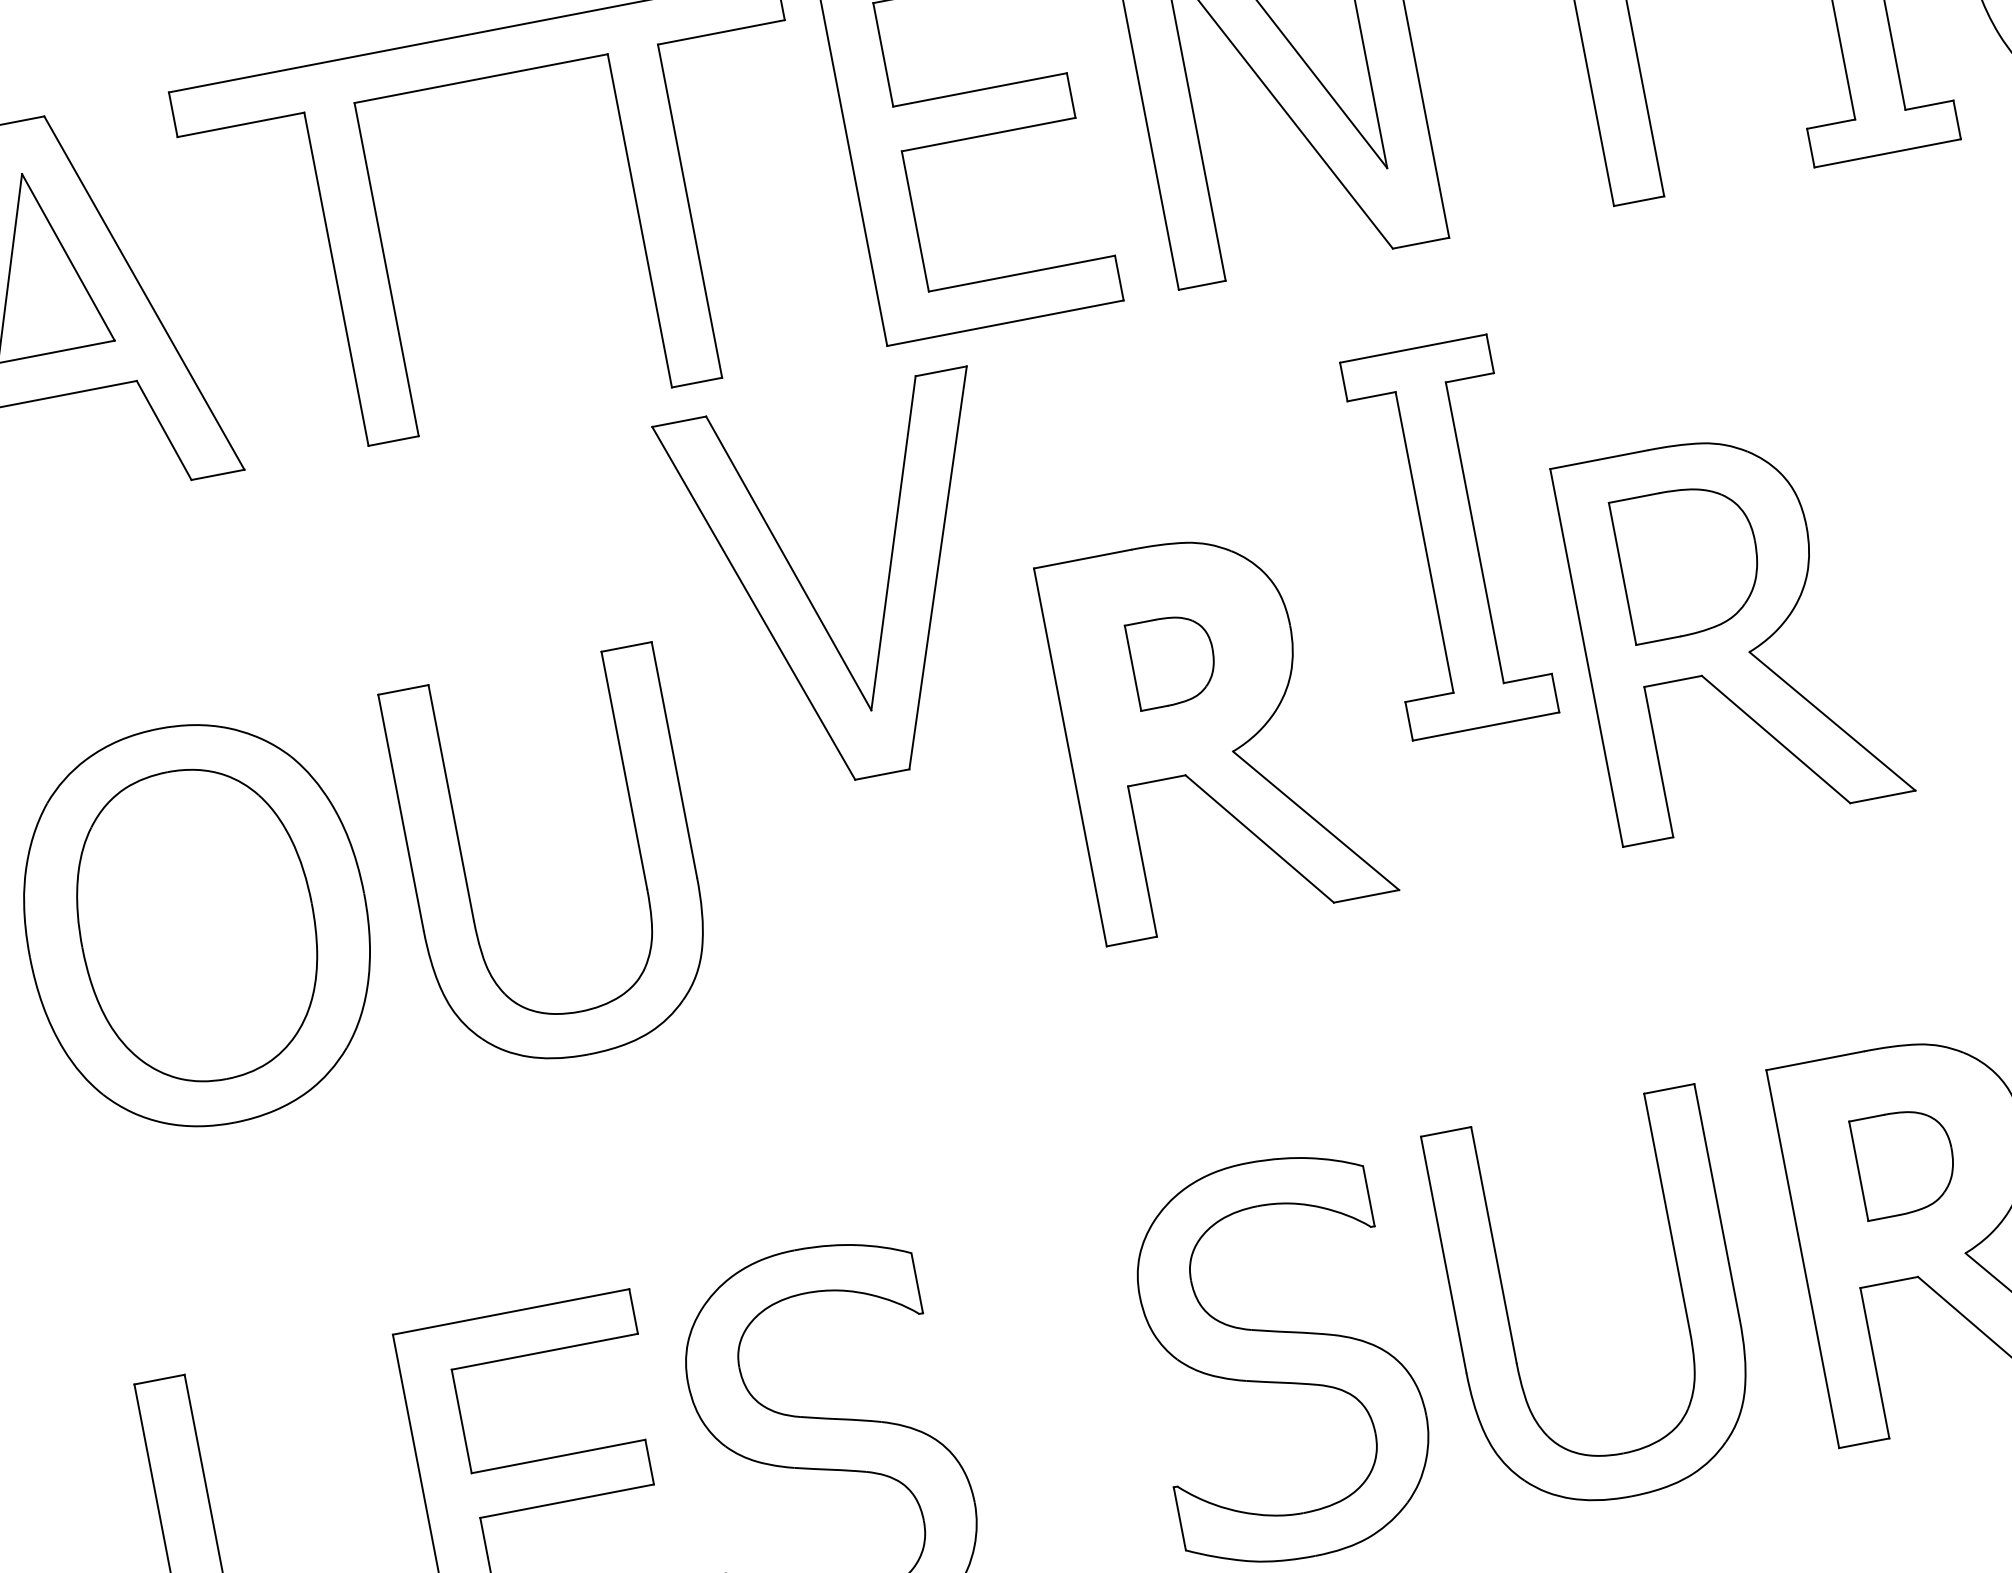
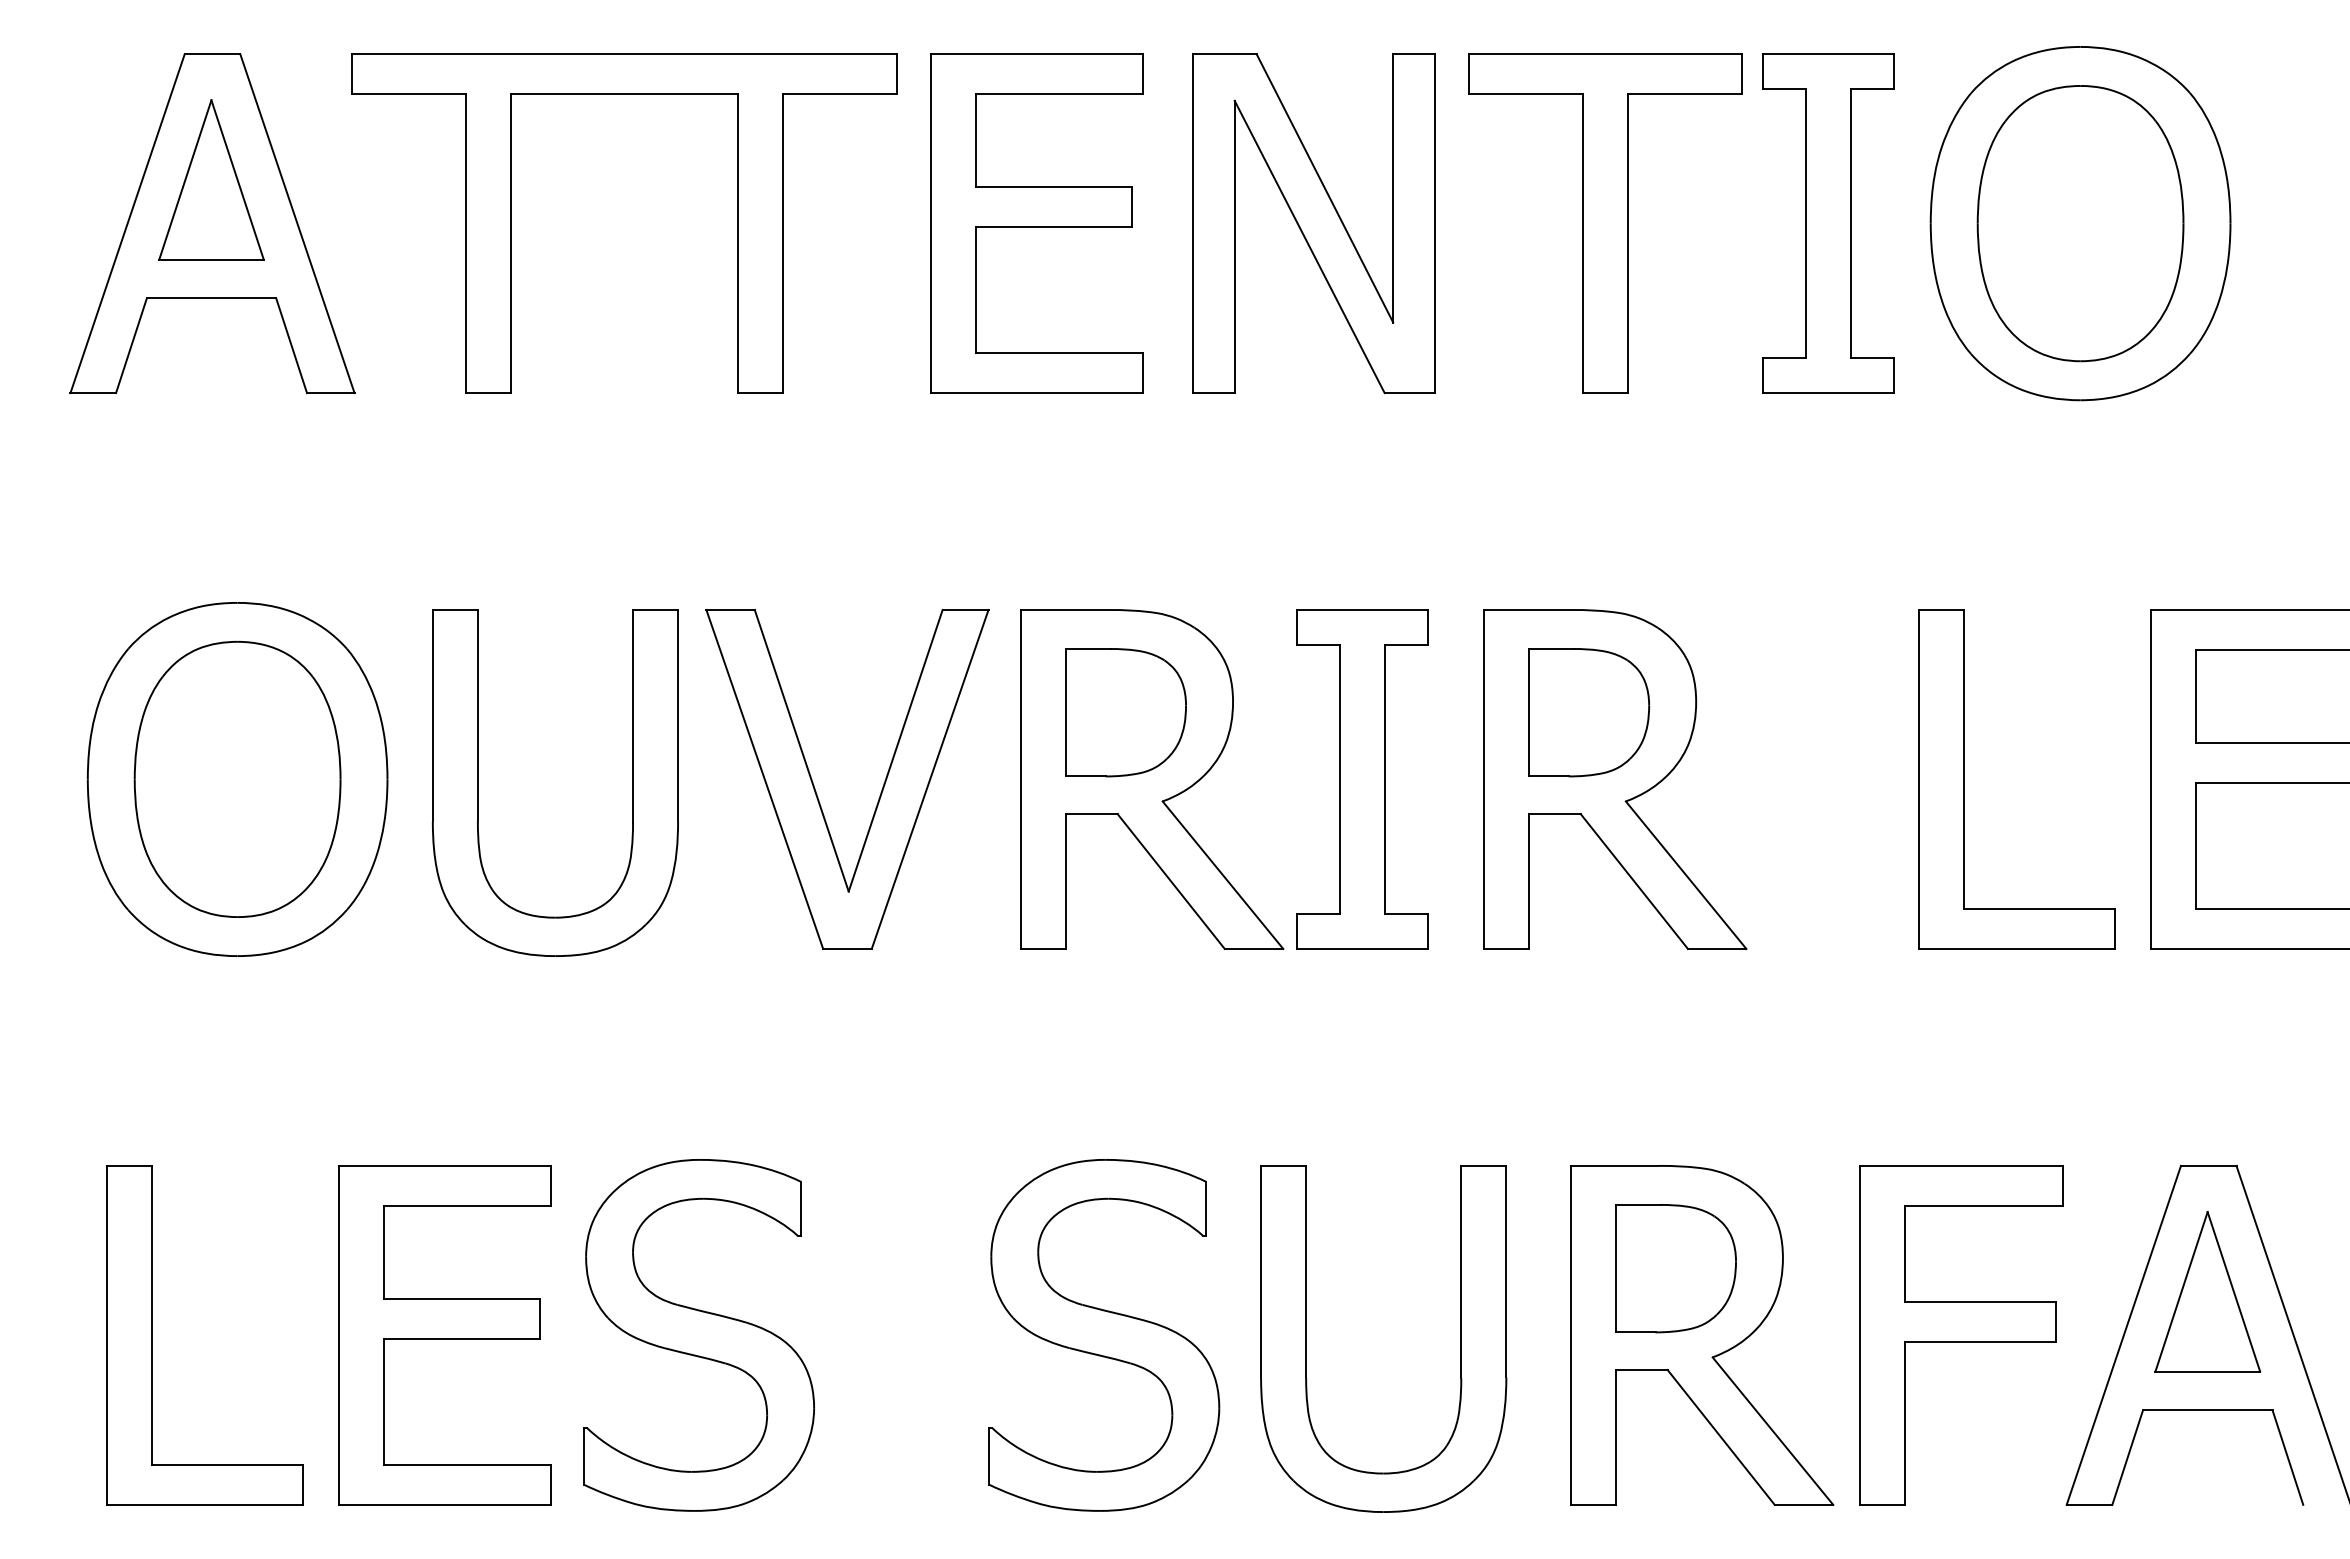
part: (1449, 537) -> (1362, 779), moved
part: (812, 602) -> (815, 788), moved
part: (1172, 660) -> (1125, 712), size x1.67
part: (1905, 1162) -> (1675, 1268), size x1.43

